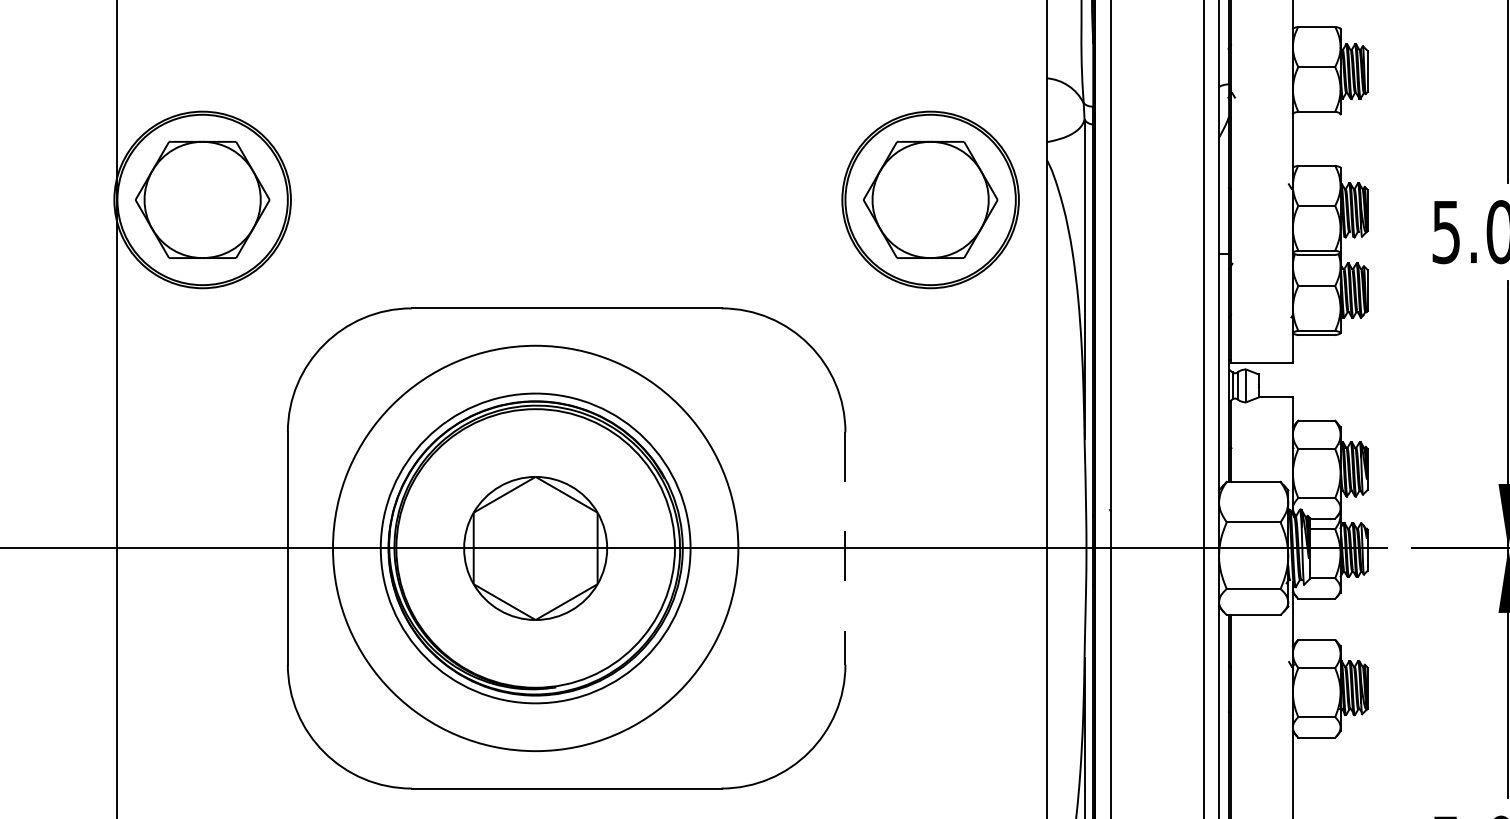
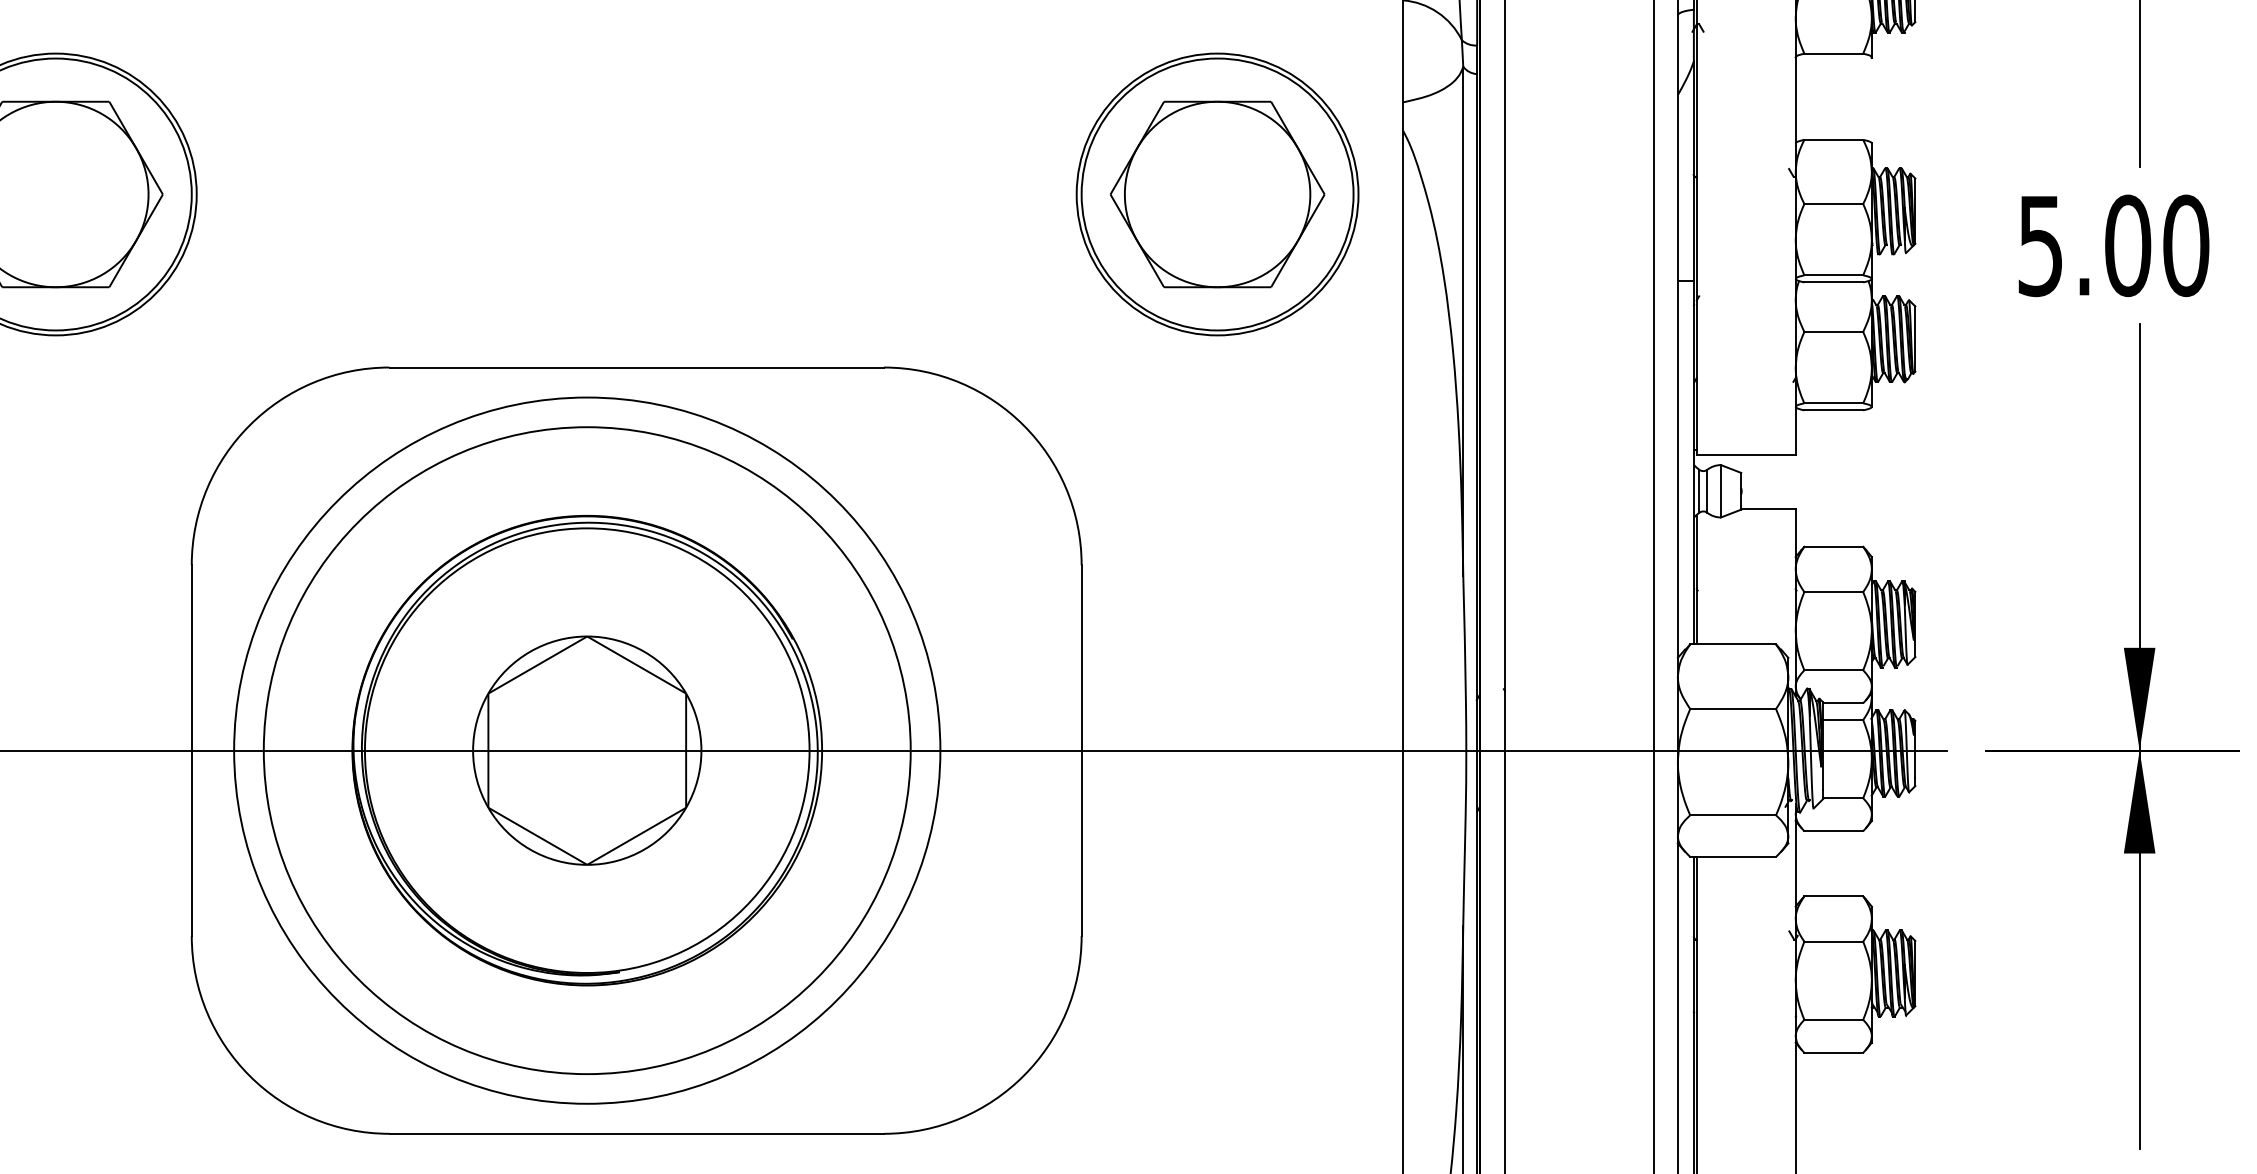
circle: (535, 548) -> (586, 750), size x1.43
line: (845, 548) -> (1081, 750), dashed -> solid

